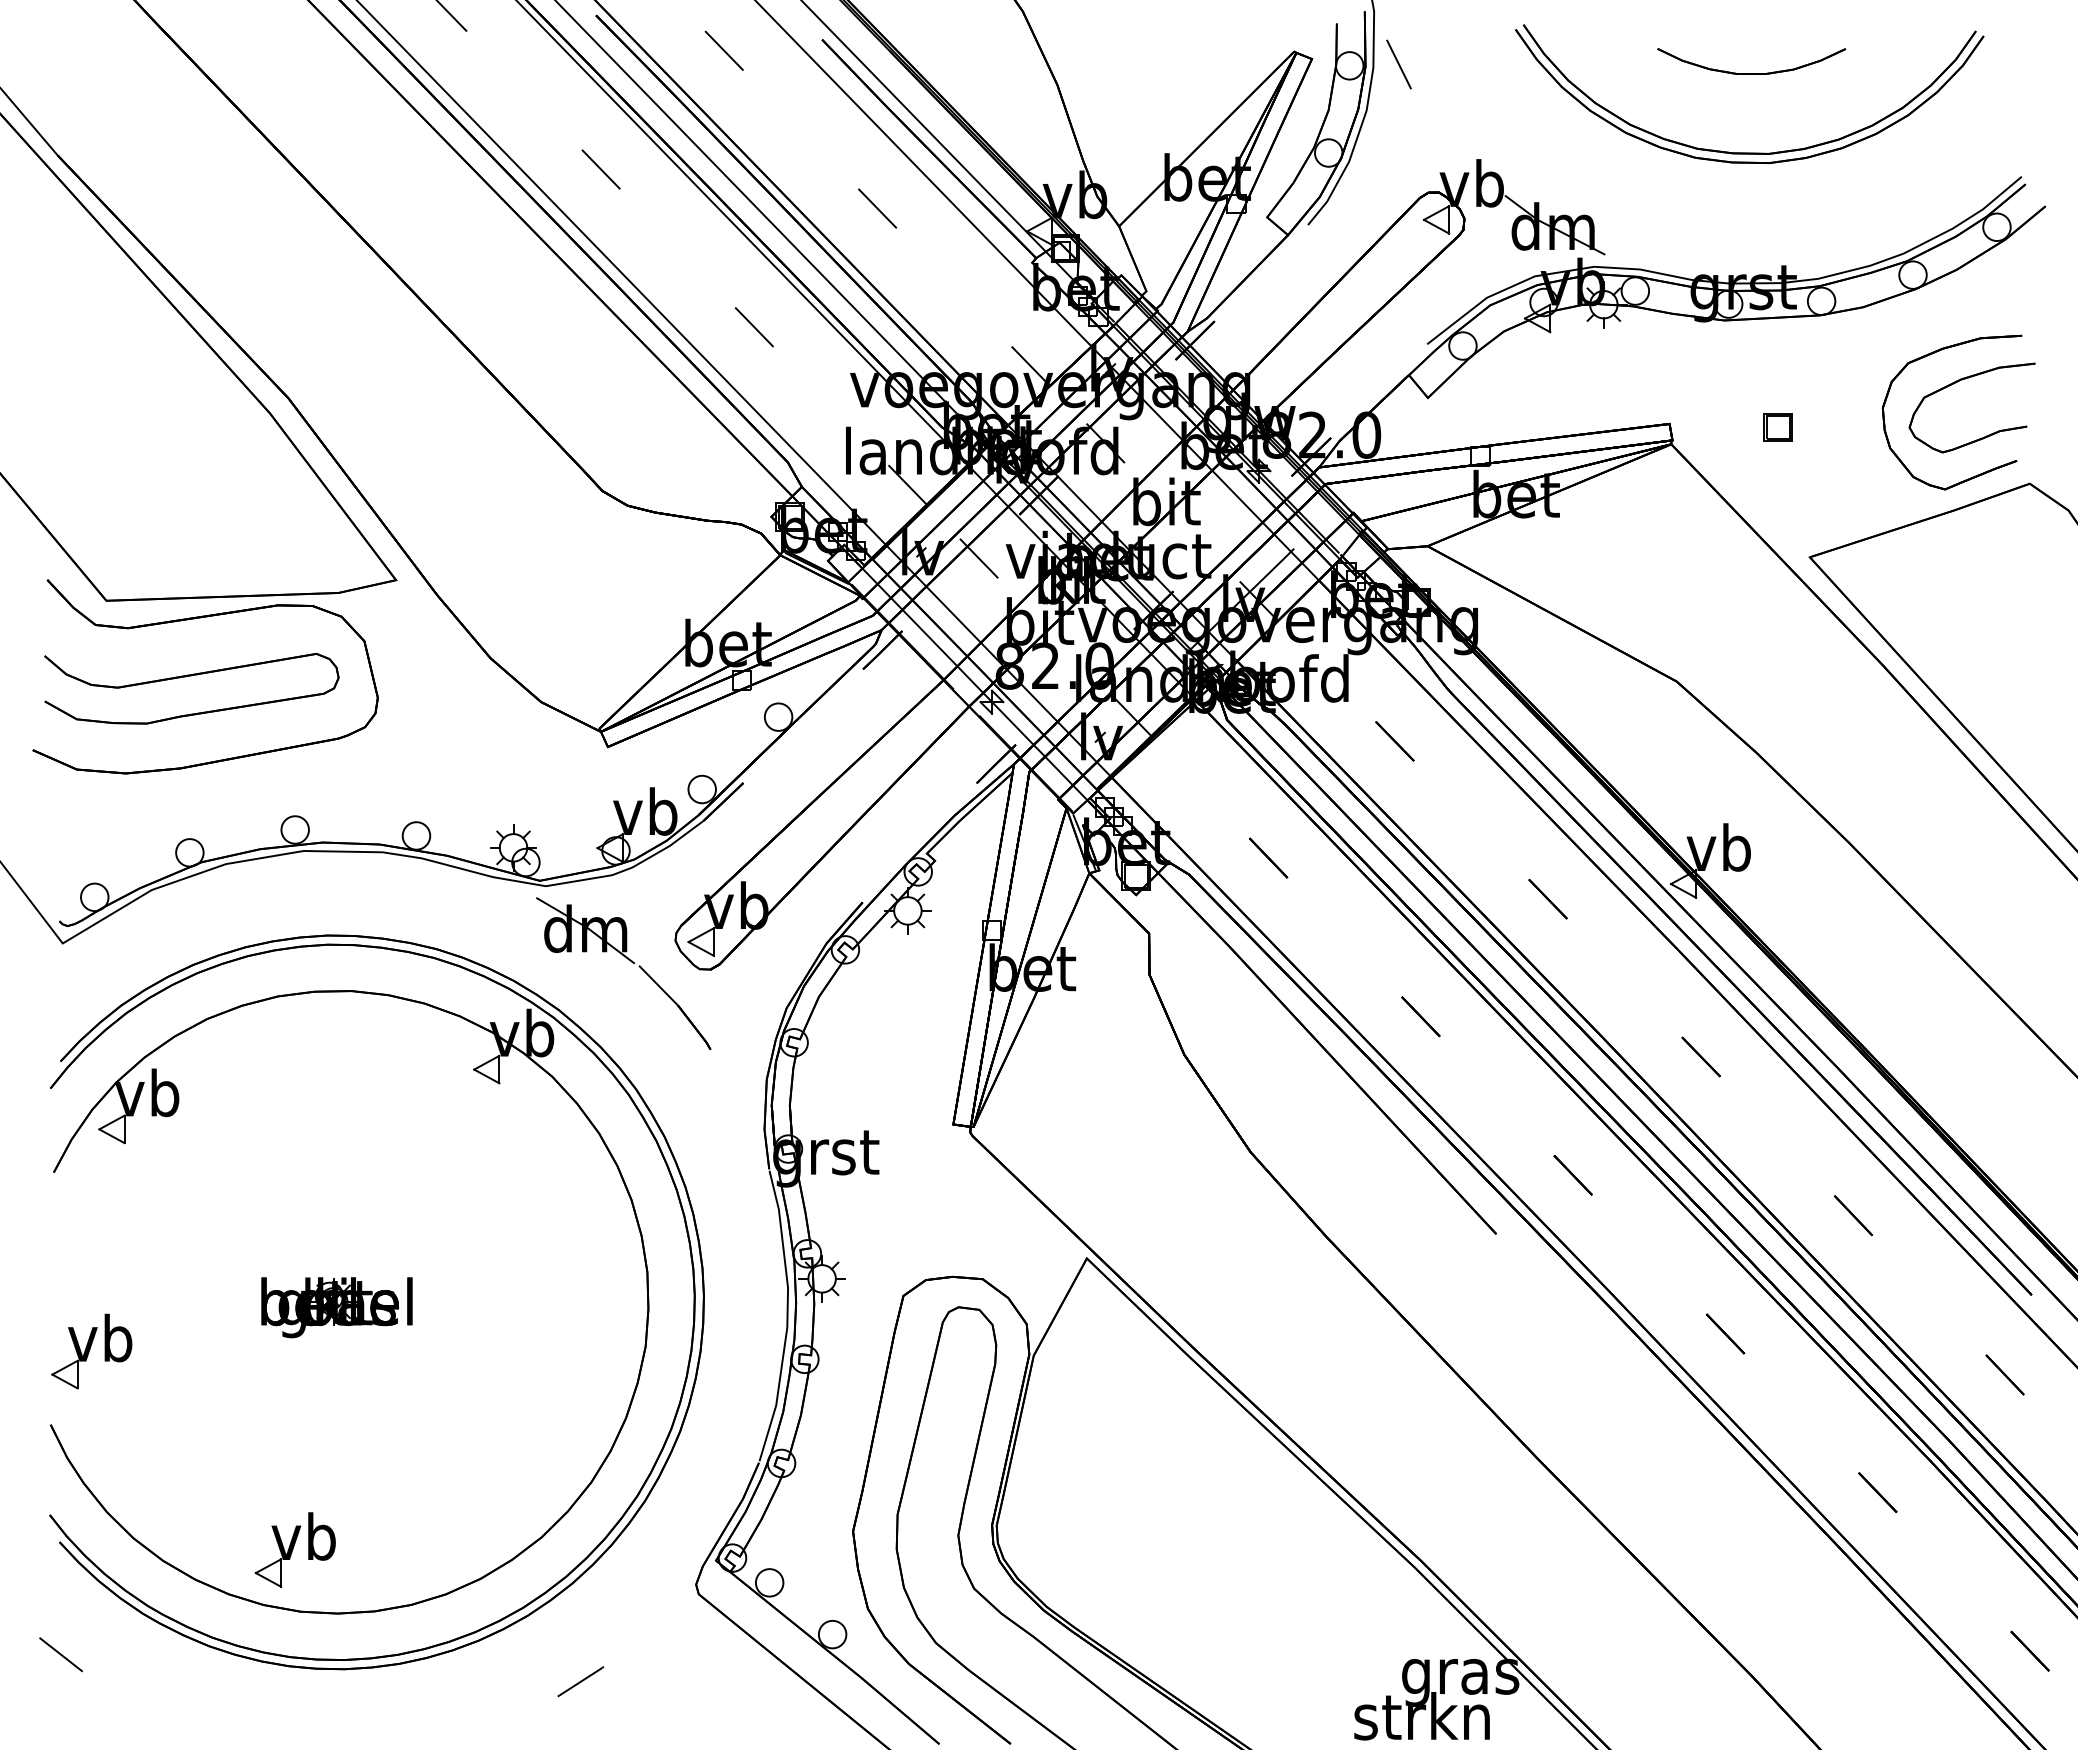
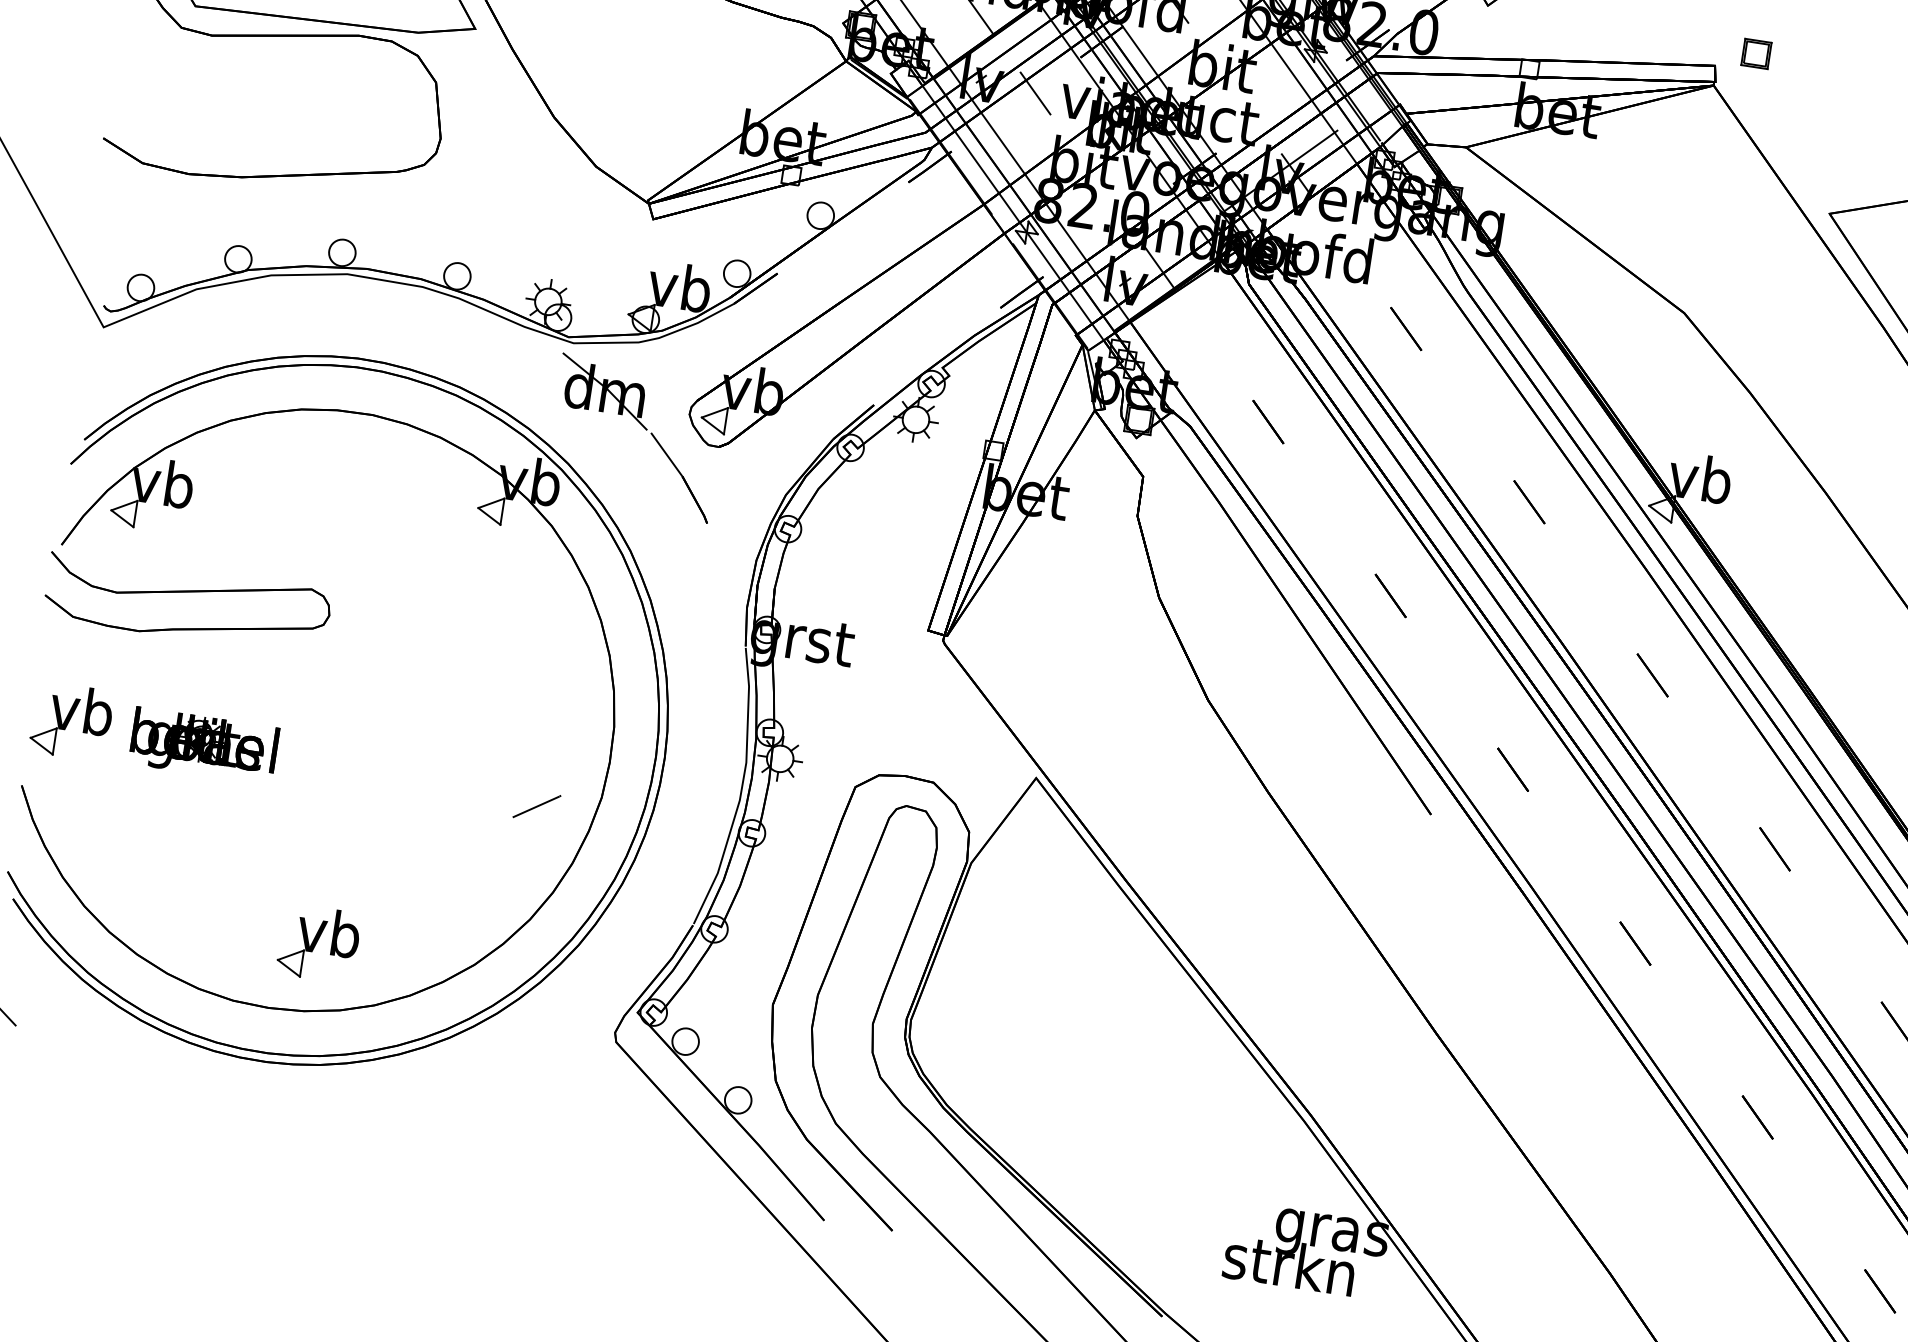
part: (1777, 427) -> (1755, 54), moved
part: (191, 676) -> (188, 592), moved
part: (336, 1307) -> (203, 745), moved
part: (294, 1549) -> (318, 943), moved
line: (580, 1681) -> (536, 806), moved

